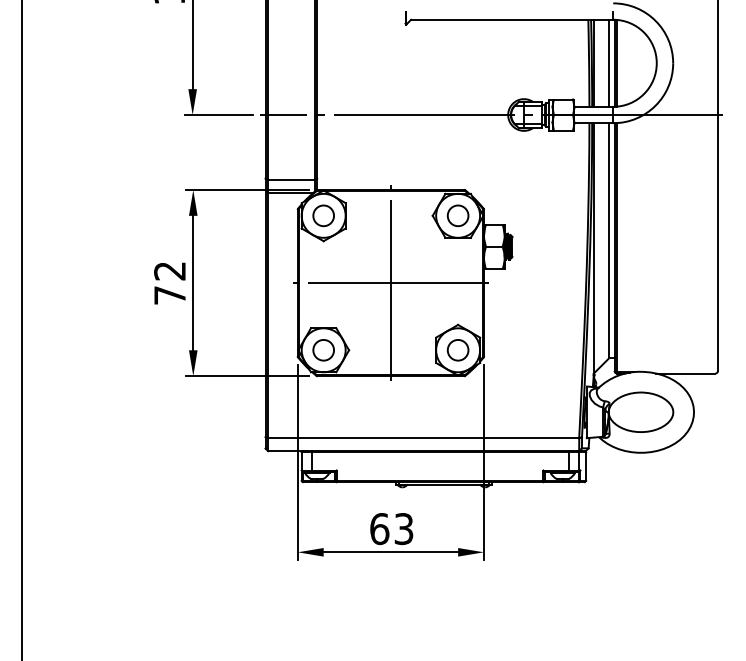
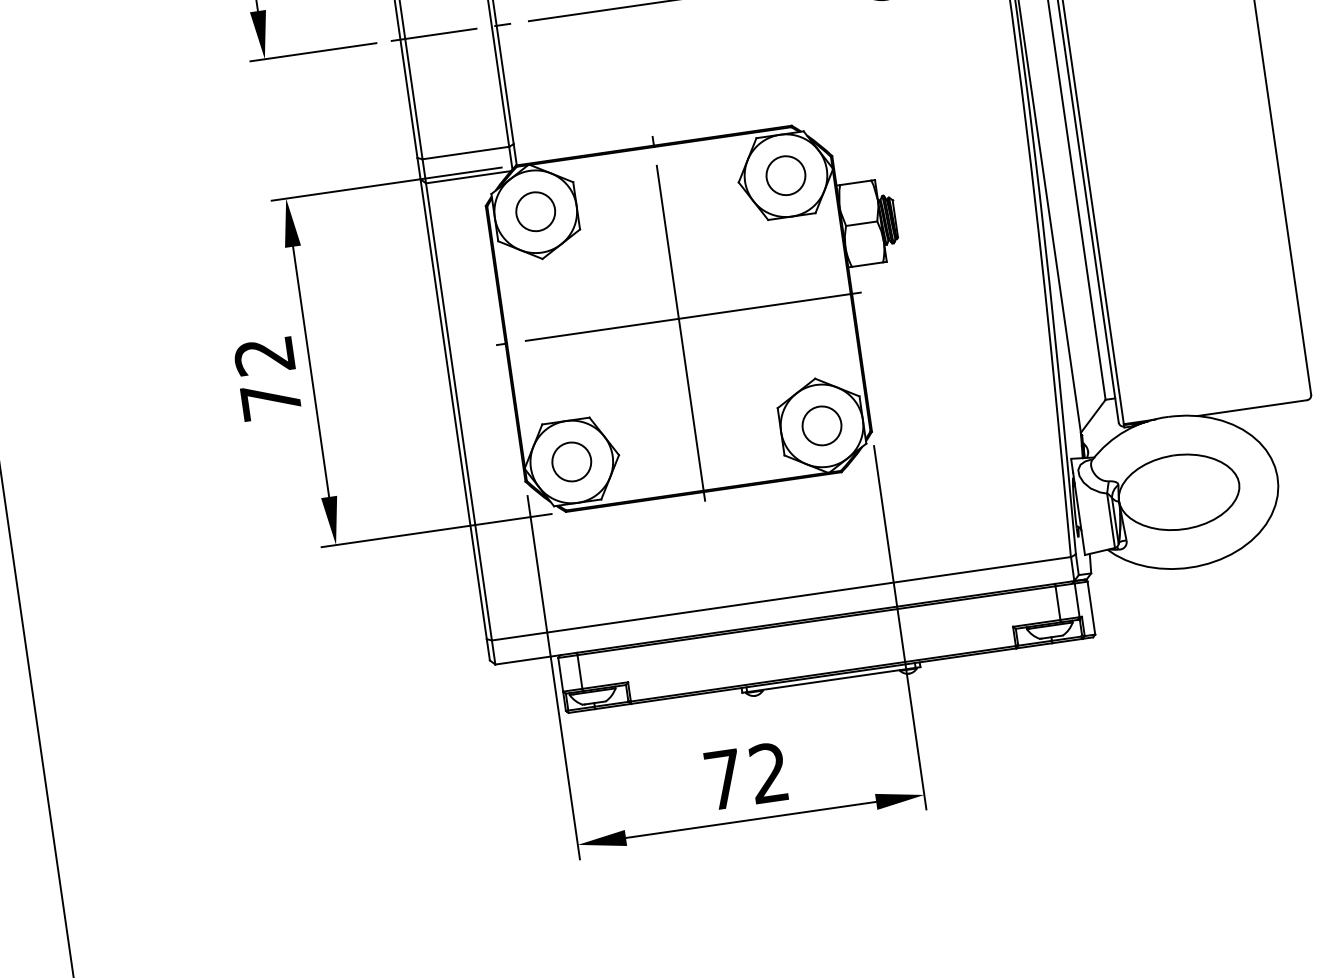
text: (391, 529) -> (746, 777), 63 -> 72

